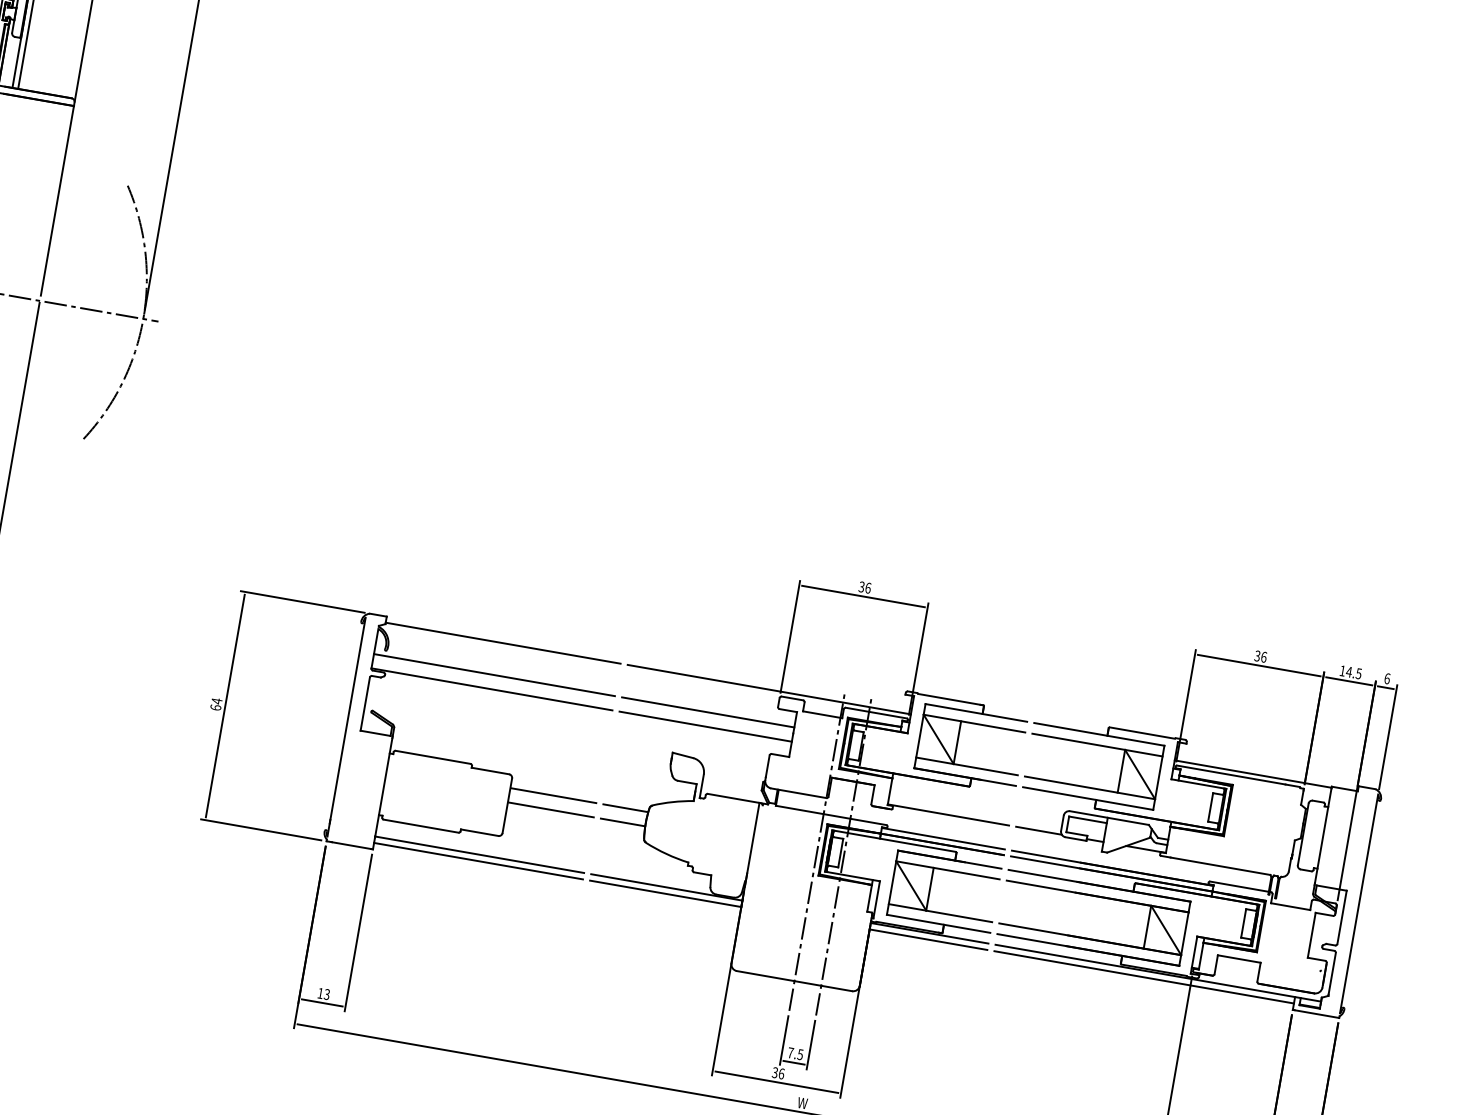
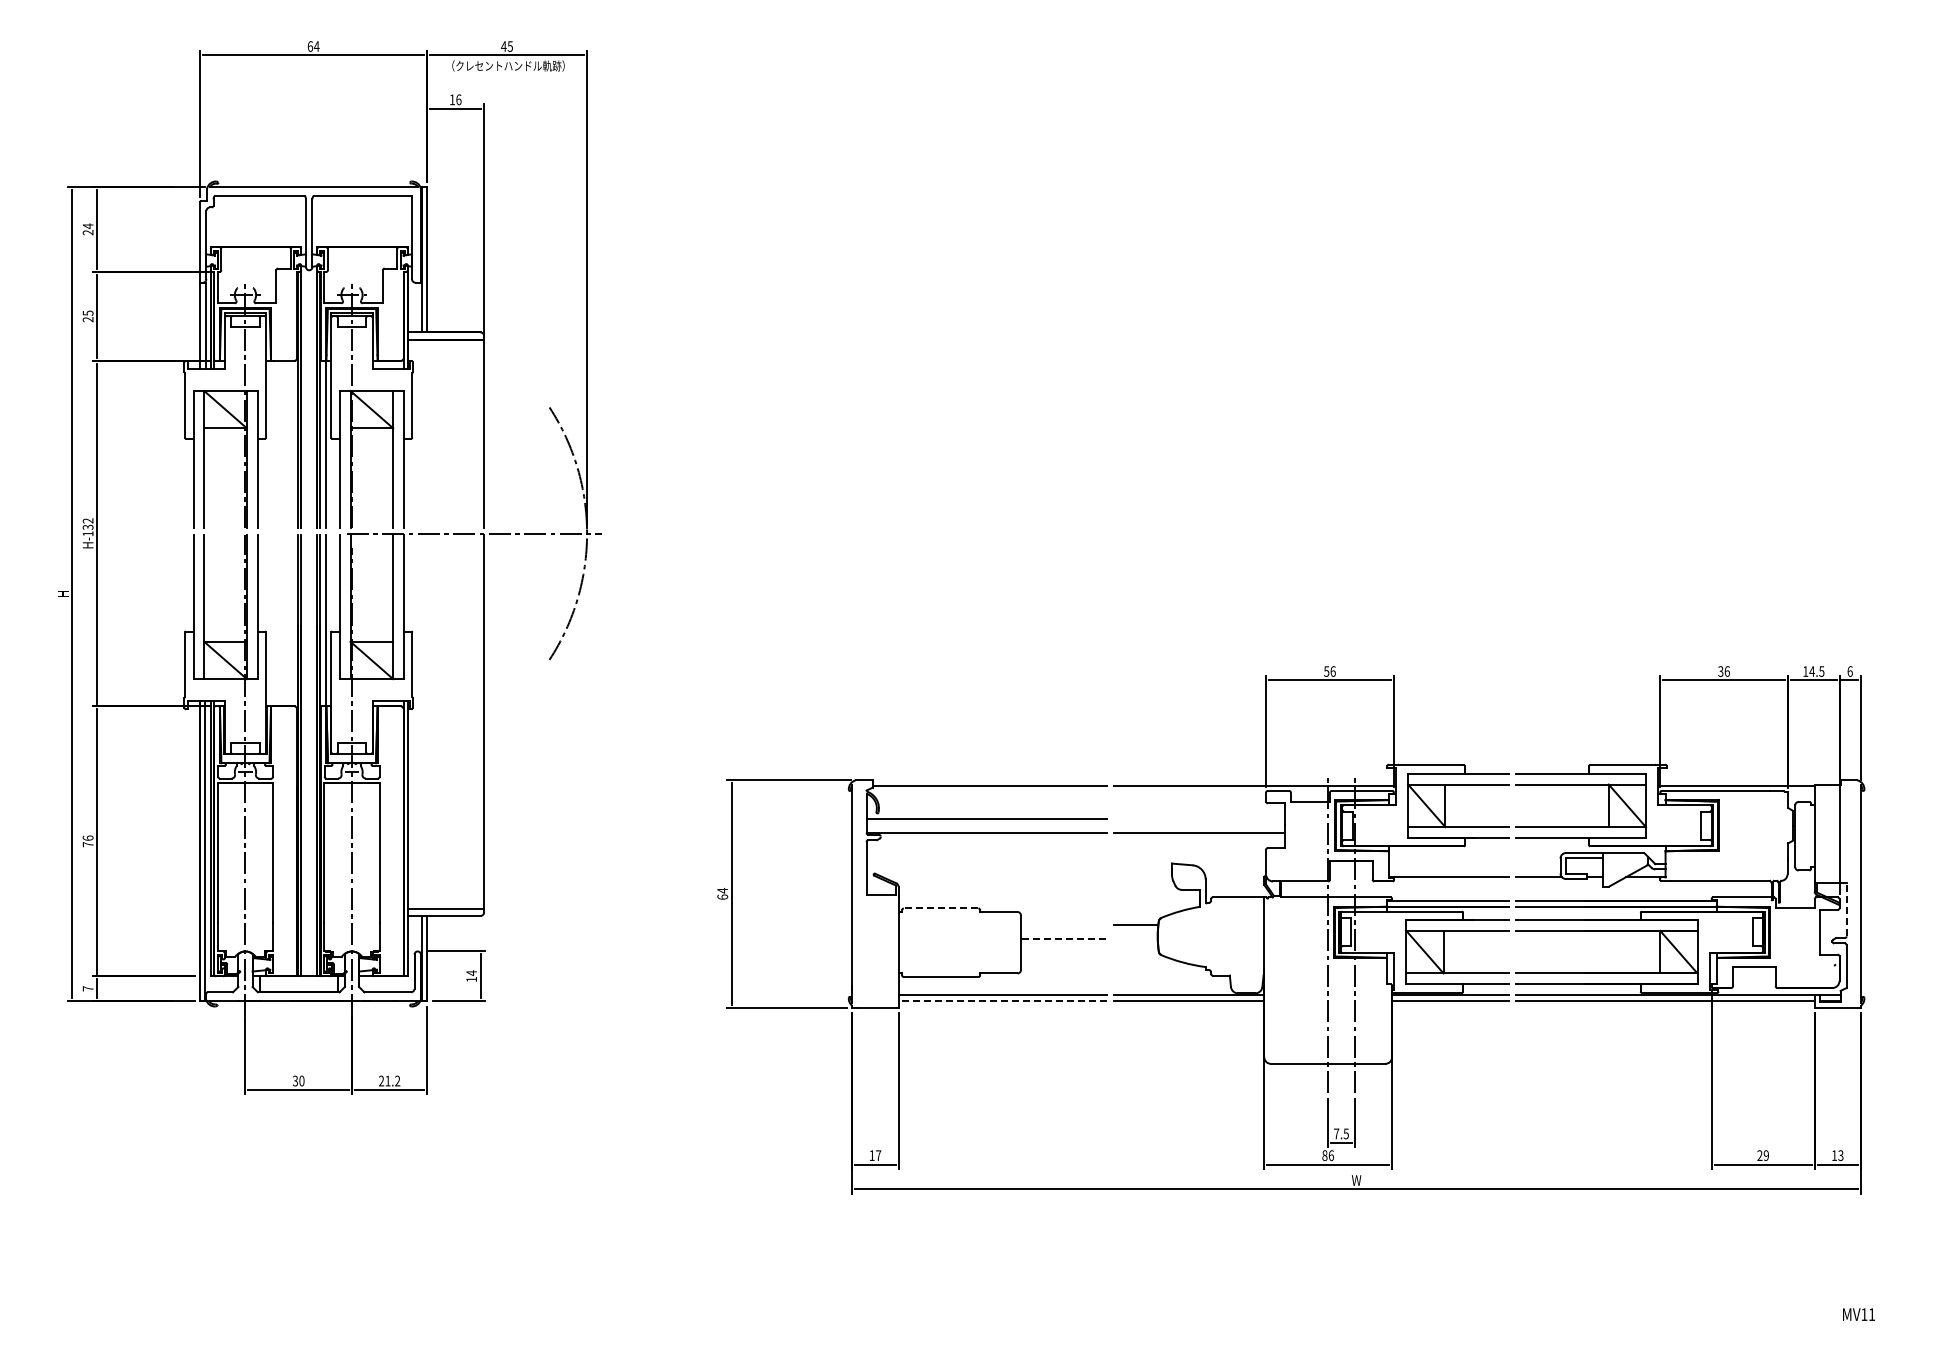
text: (861, 585) -> (1326, 670), 36 -> 56
line: (708, 712) -> (1199, 818), removed
line: (432, 757) -> (940, 908), solid -> dashed
line: (554, 796) -> (1064, 925), removed
line: (551, 810) -> (1064, 939), solid -> dashed
line: (622, 822) -> (1135, 939), removed
line: (478, 861) -> (1002, 1001), solid -> dashed
line: (1341, 917) -> (1846, 909), solid -> dashed
text: (326, 994) -> (878, 1155), 13 -> 17
text: (774, 1072) -> (1324, 1155), 36 -> 86

